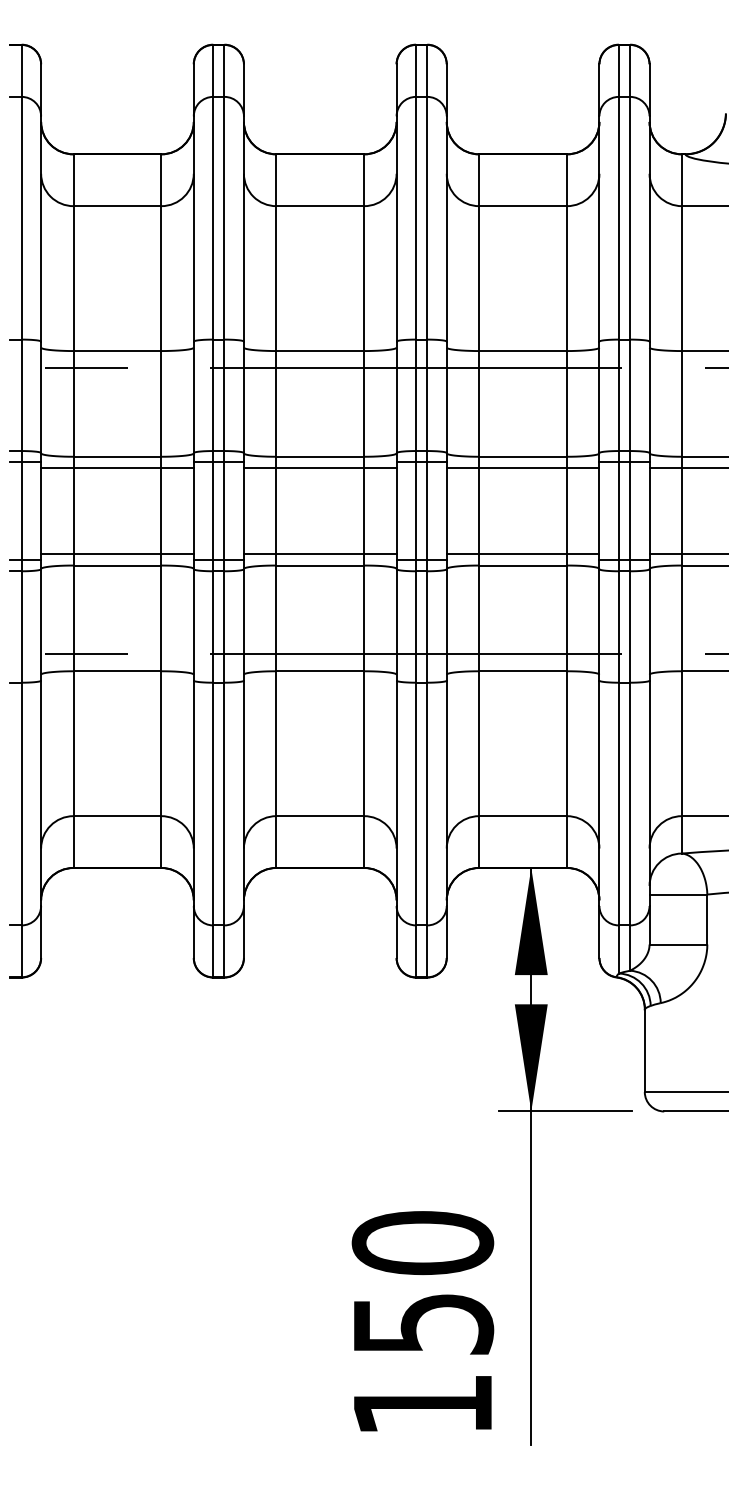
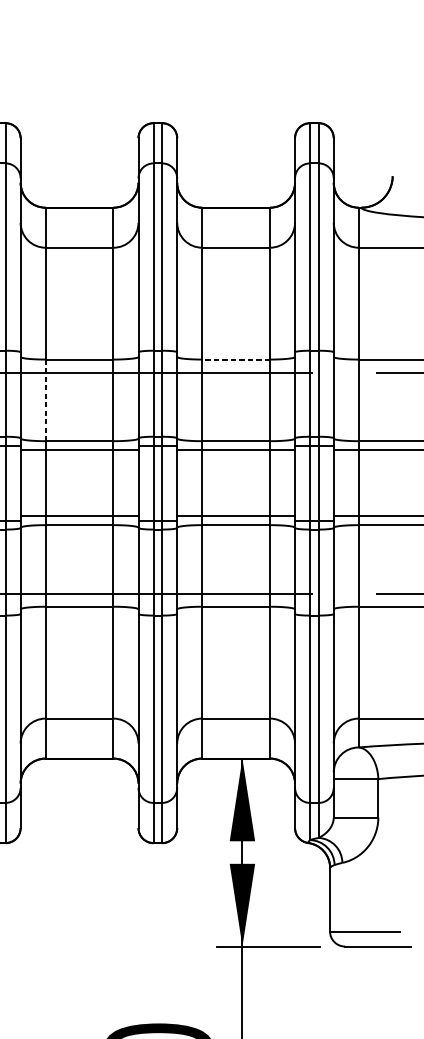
line: (523, 351) -> (236, 359), solid -> dashed
line: (276, 403) -> (45, 400), solid -> dashed

